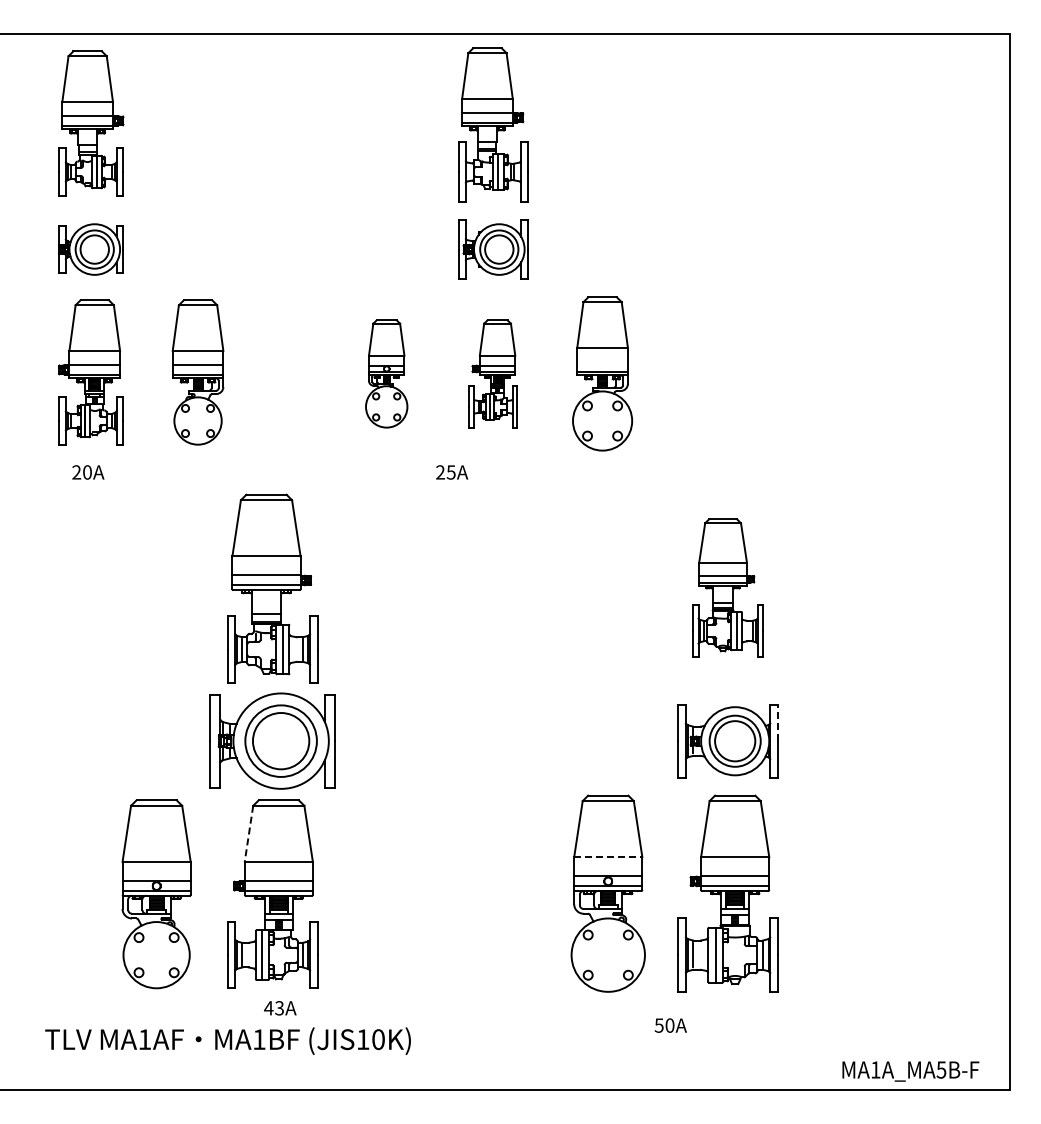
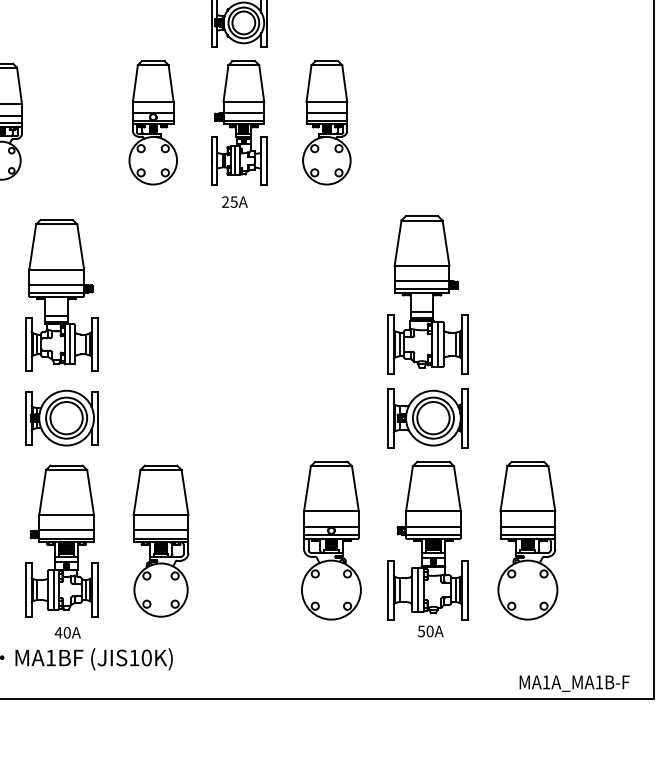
line: (602, 362) -> (326, 113), added
part: (386, 373) -> (153, 122), size x1.43
part: (493, 373) -> (239, 122), size x1.43
text: (452, 472) -> (235, 202), moved
part: (727, 587) -> (427, 294), size x1.43
line: (777, 722) -> (467, 403), dashed -> solid
part: (272, 741) -> (61, 418), size x0.71
line: (248, 834) -> (42, 493), dashed -> solid
line: (608, 857) -> (331, 511), dashed -> solid
part: (852, 893) -> (527, 540), added
part: (396, 894) -> (161, 541), added
text: (279, 1008) -> (67, 632), 43A -> 40A
text: (670, 1025) -> (430, 631), moved
text: (941, 1069) -> (599, 682), MA1A_MA5B-F -> MA1A_MA1B-F

